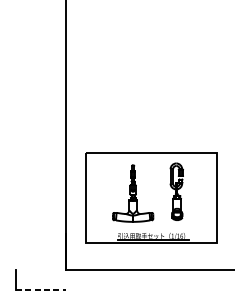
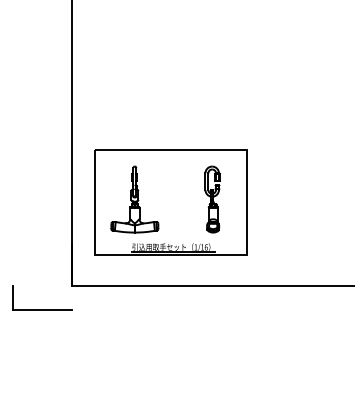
part: (176, 191) -> (212, 199), moved
part: (132, 193) -> (134, 199), moved
line: (40, 289) -> (42, 309), dashed -> solid

